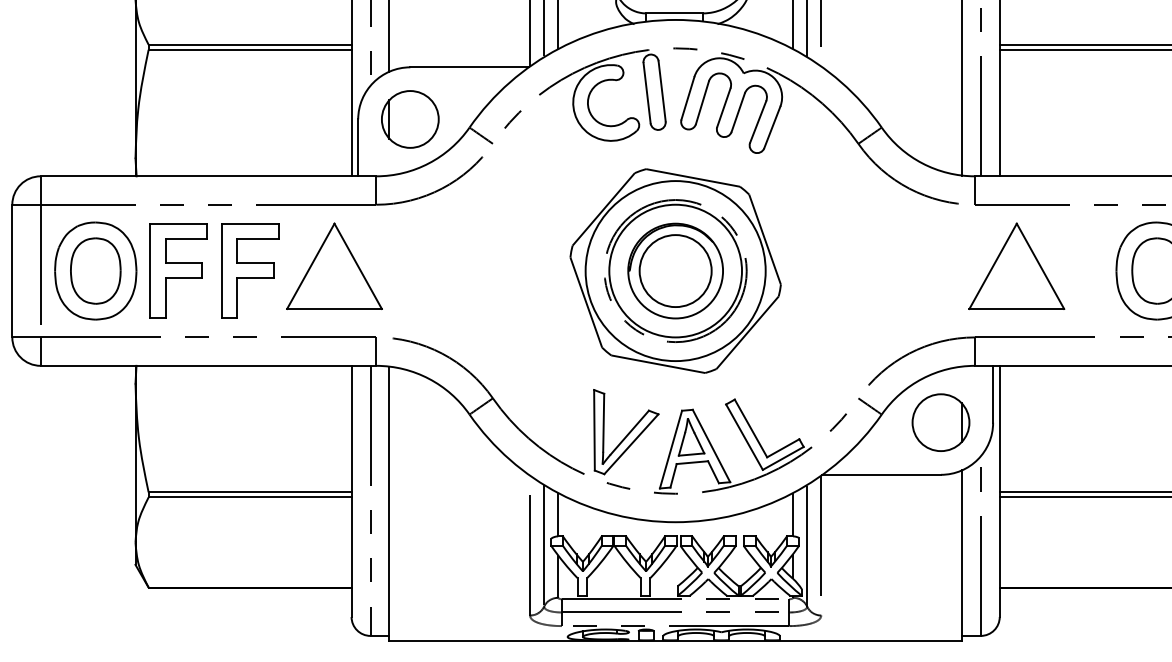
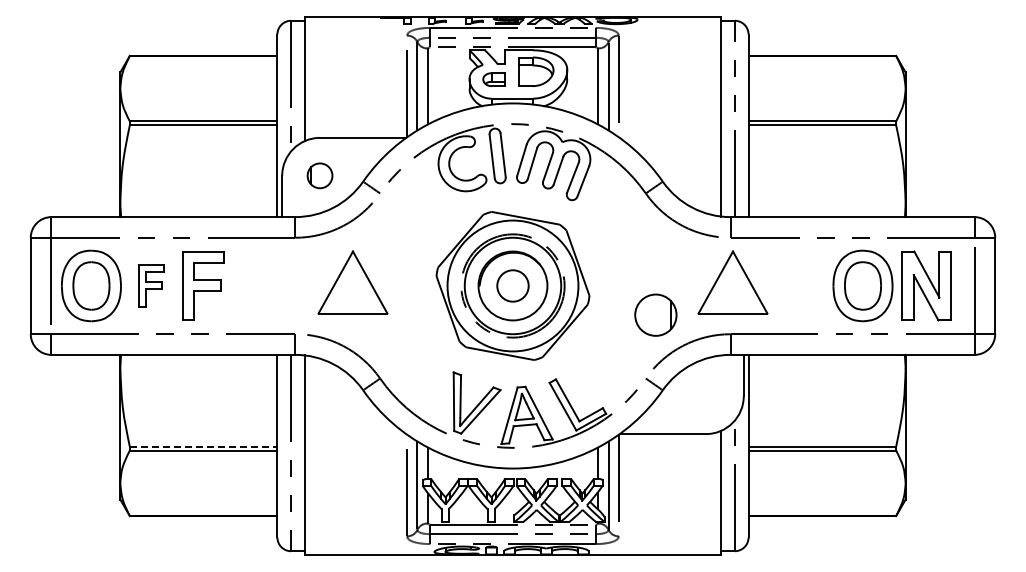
part: (409, 119) -> (319, 175), size x0.6
part: (333, 266) -> (352, 282), moved
part: (1016, 266) -> (732, 282), moved
part: (178, 270) -> (151, 285), size x0.6
circle: (674, 270) -> (512, 285), size x0.6
part: (940, 421) -> (655, 314), moved
line: (249, 491) -> (203, 446), solid -> dashed

